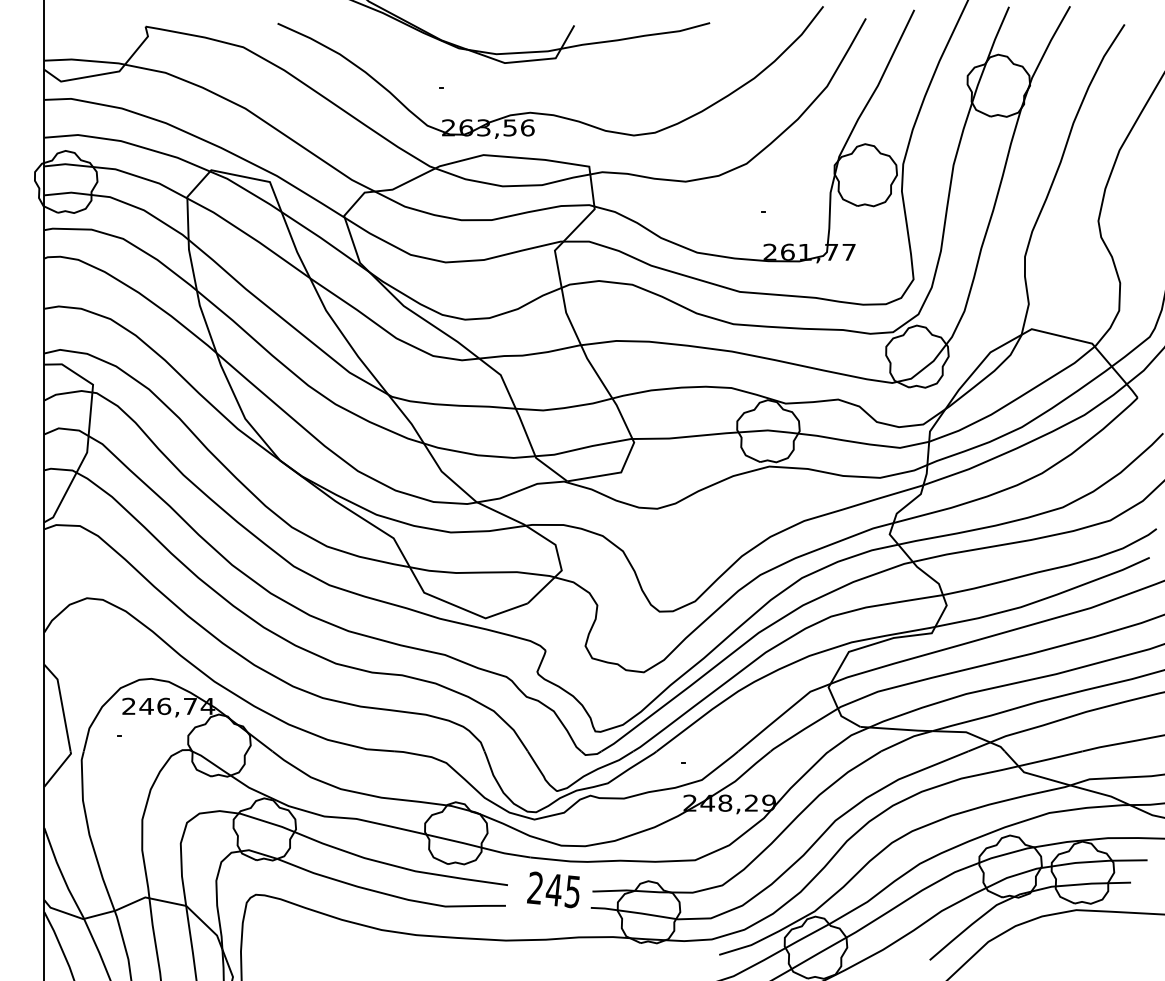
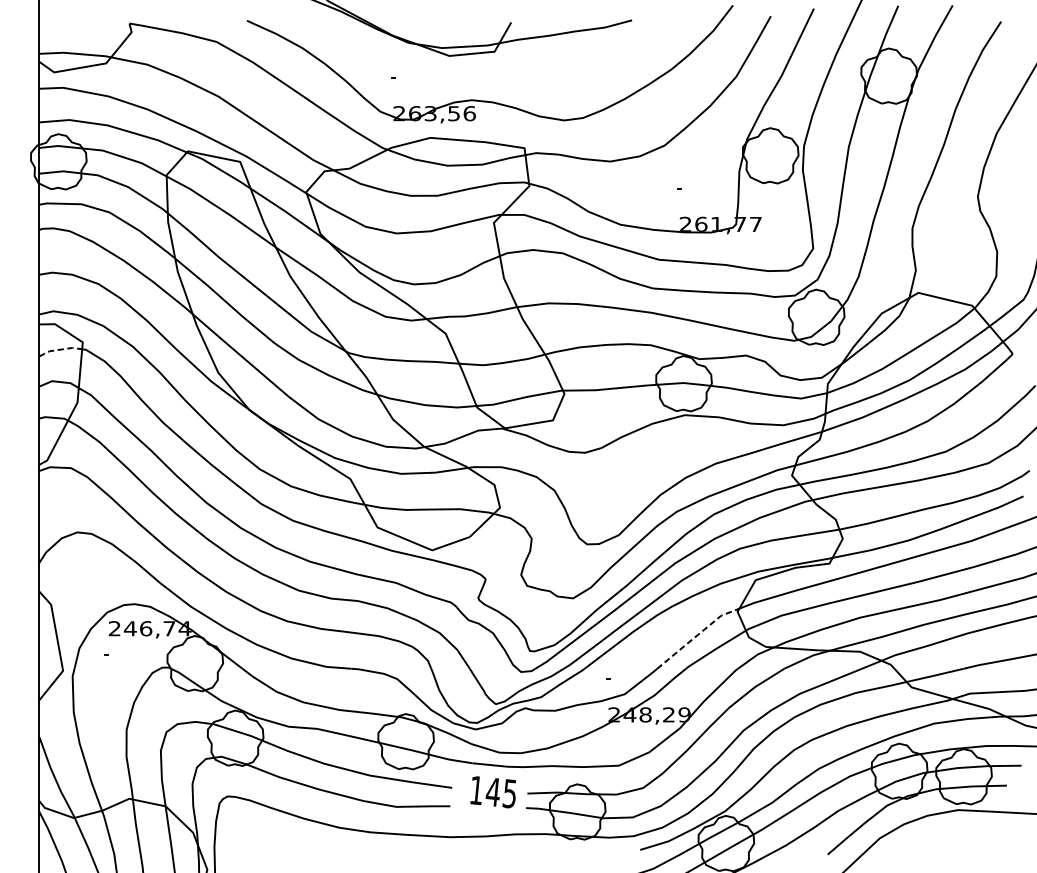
line: (68, 392) -> (60, 349), solid -> dashed
line: (783, 714) -> (697, 635), solid -> dashed
text: (534, 887) -> (475, 789), 245 -> 145

